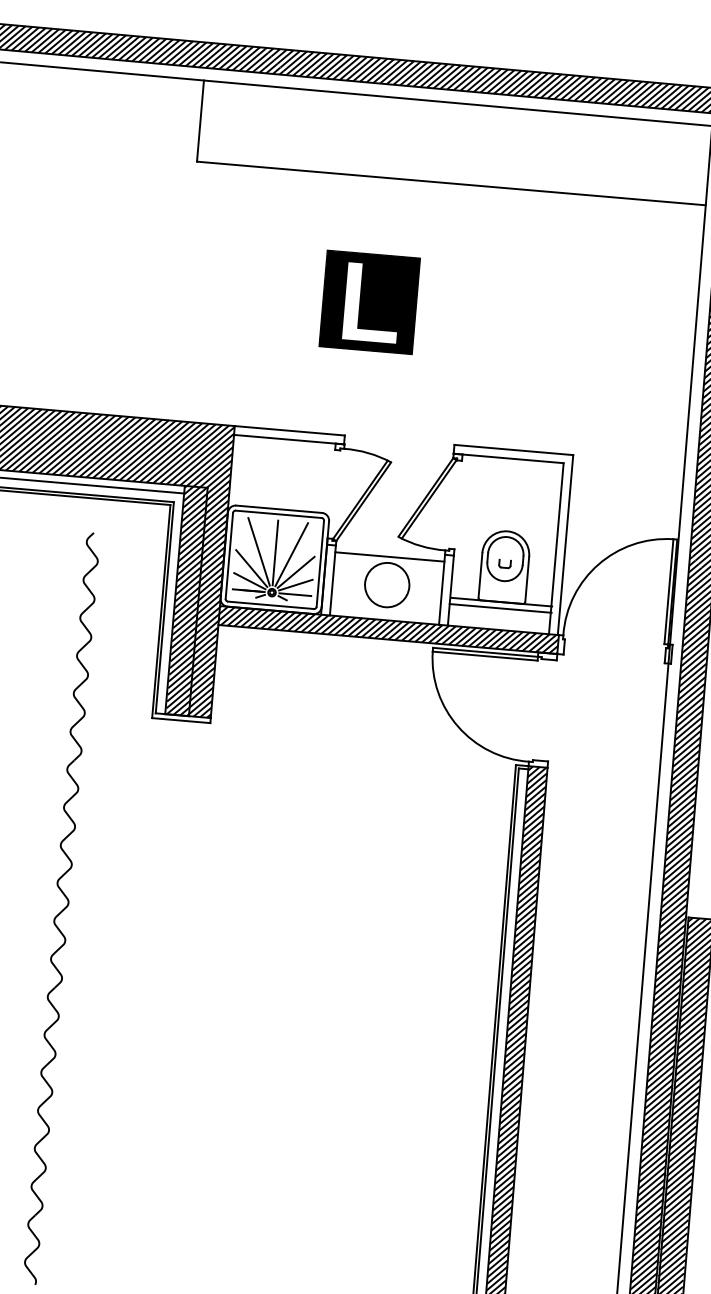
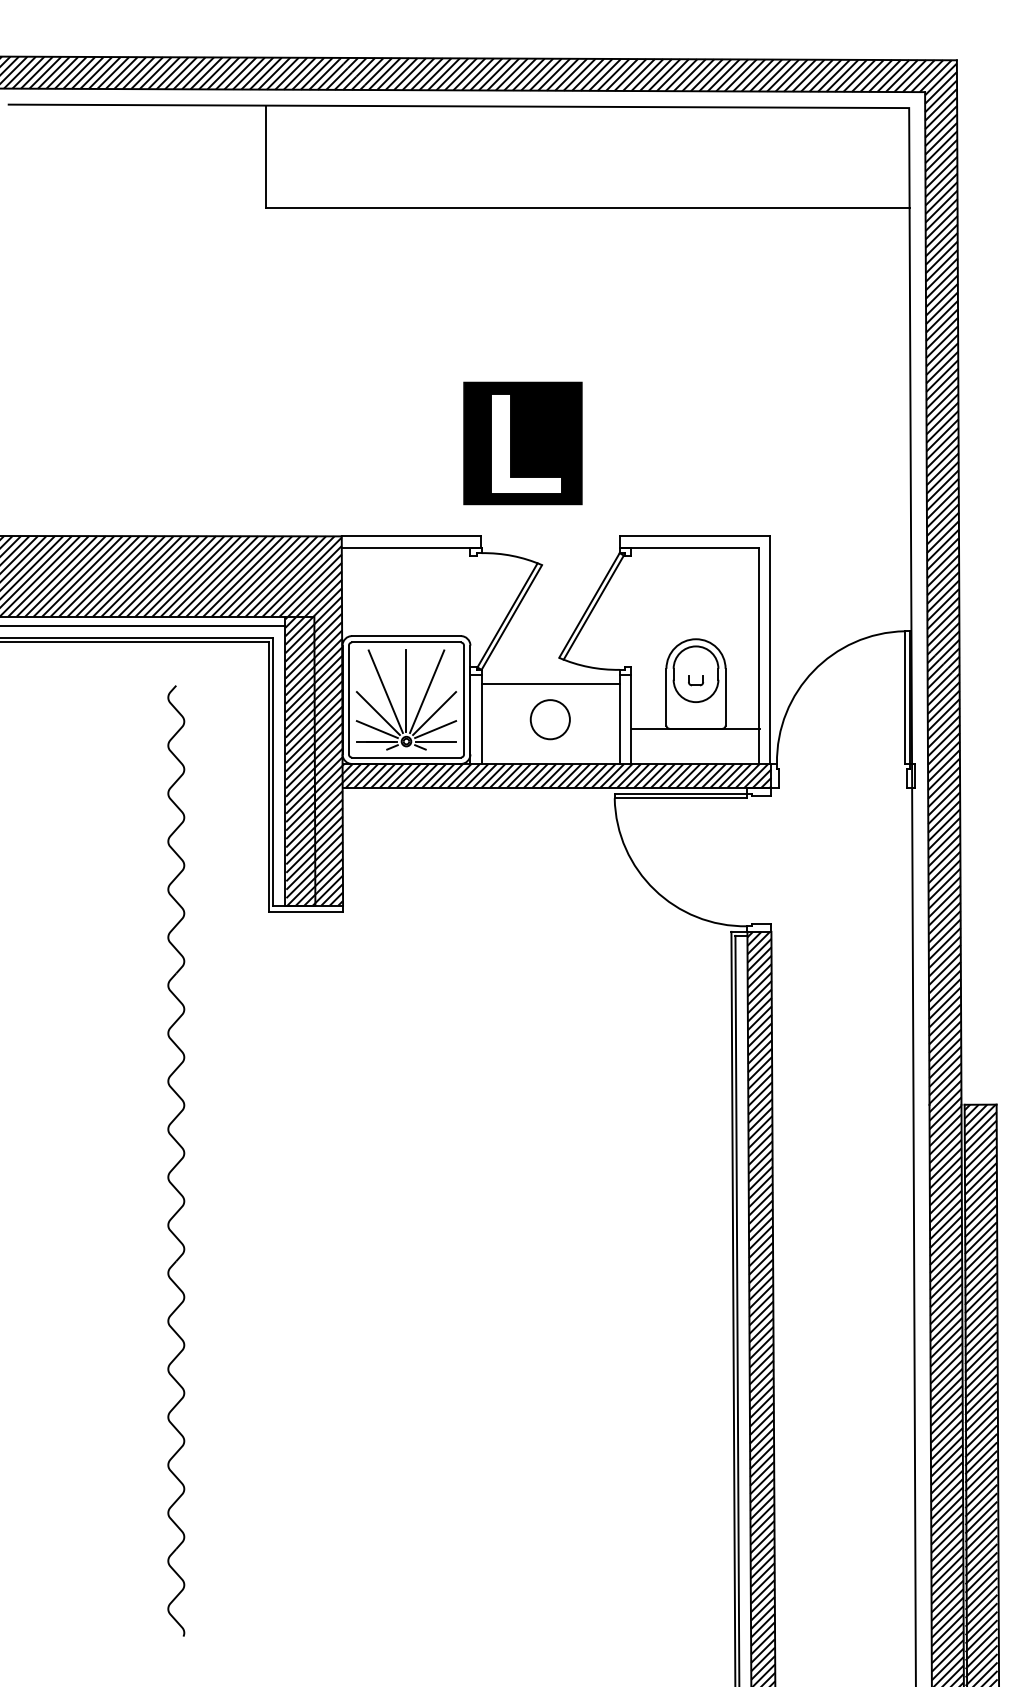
part: (369, 302) -> (522, 443), moved
circle: (387, 584) -> (550, 719), size x0.7
line: (500, 608) -> (694, 736), removed

